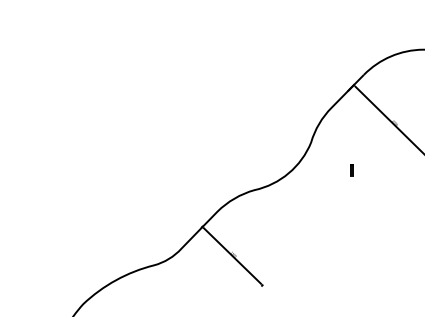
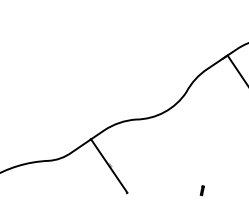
part: (351, 170) -> (201, 190), moved

